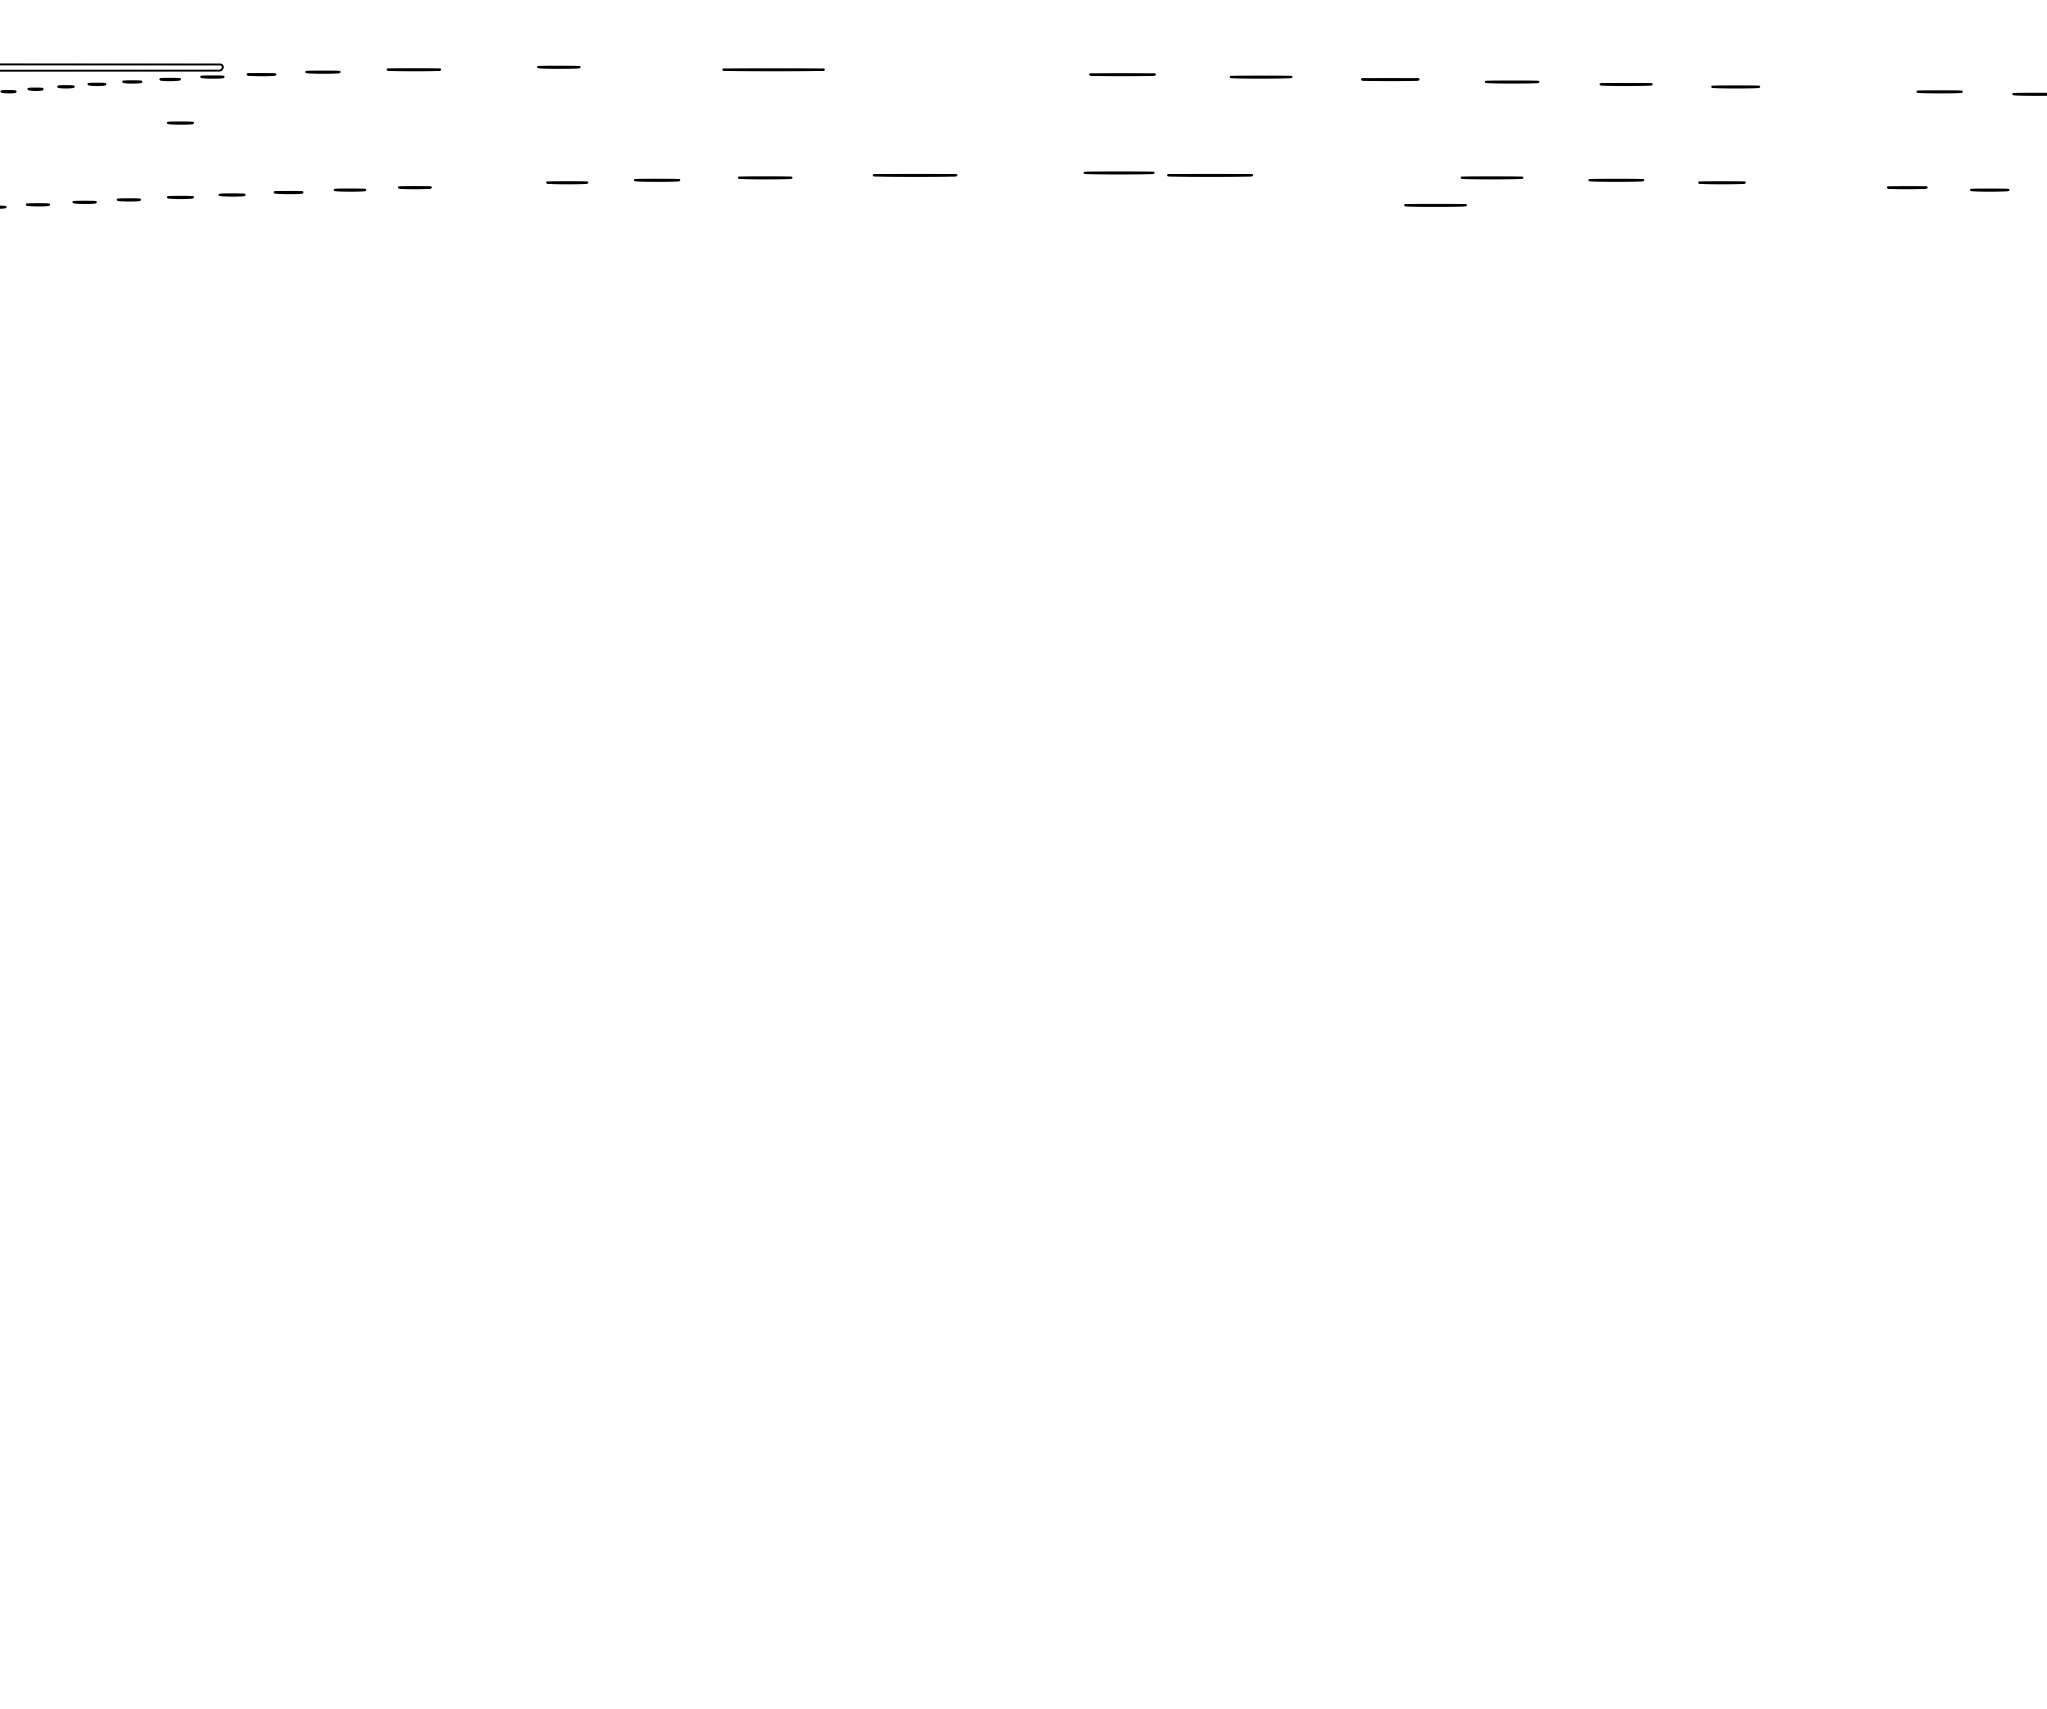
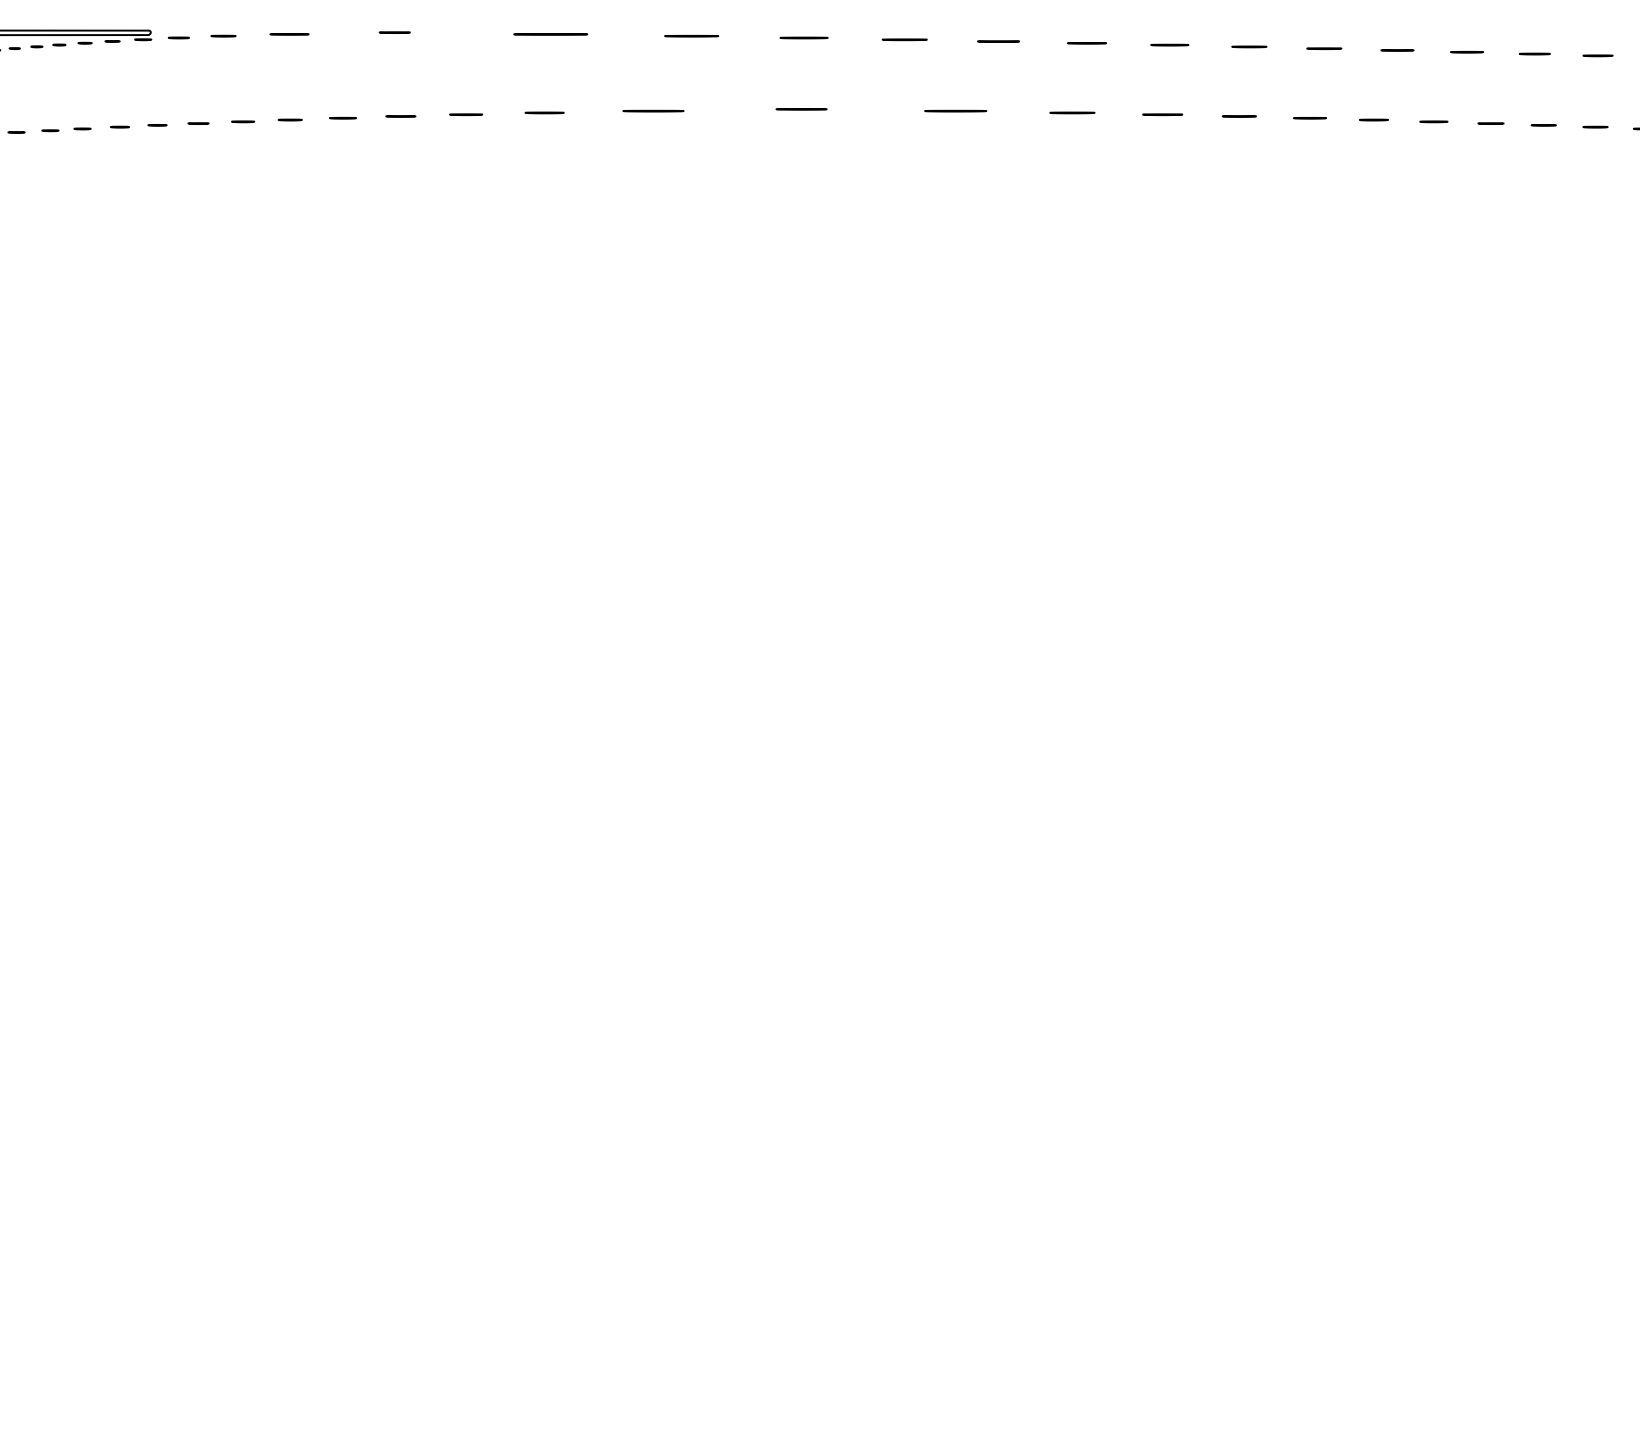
line: (967, 72) -> (691, 36), added
line: (1839, 89) -> (1324, 48), added
line: (179, 122) -> (119, 72), removed
line: (1209, 174) -> (955, 110), moved
line: (486, 185) -> (342, 118), added
line: (1818, 185) -> (1309, 118), added
line: (1435, 204) -> (1031, 132), removed

